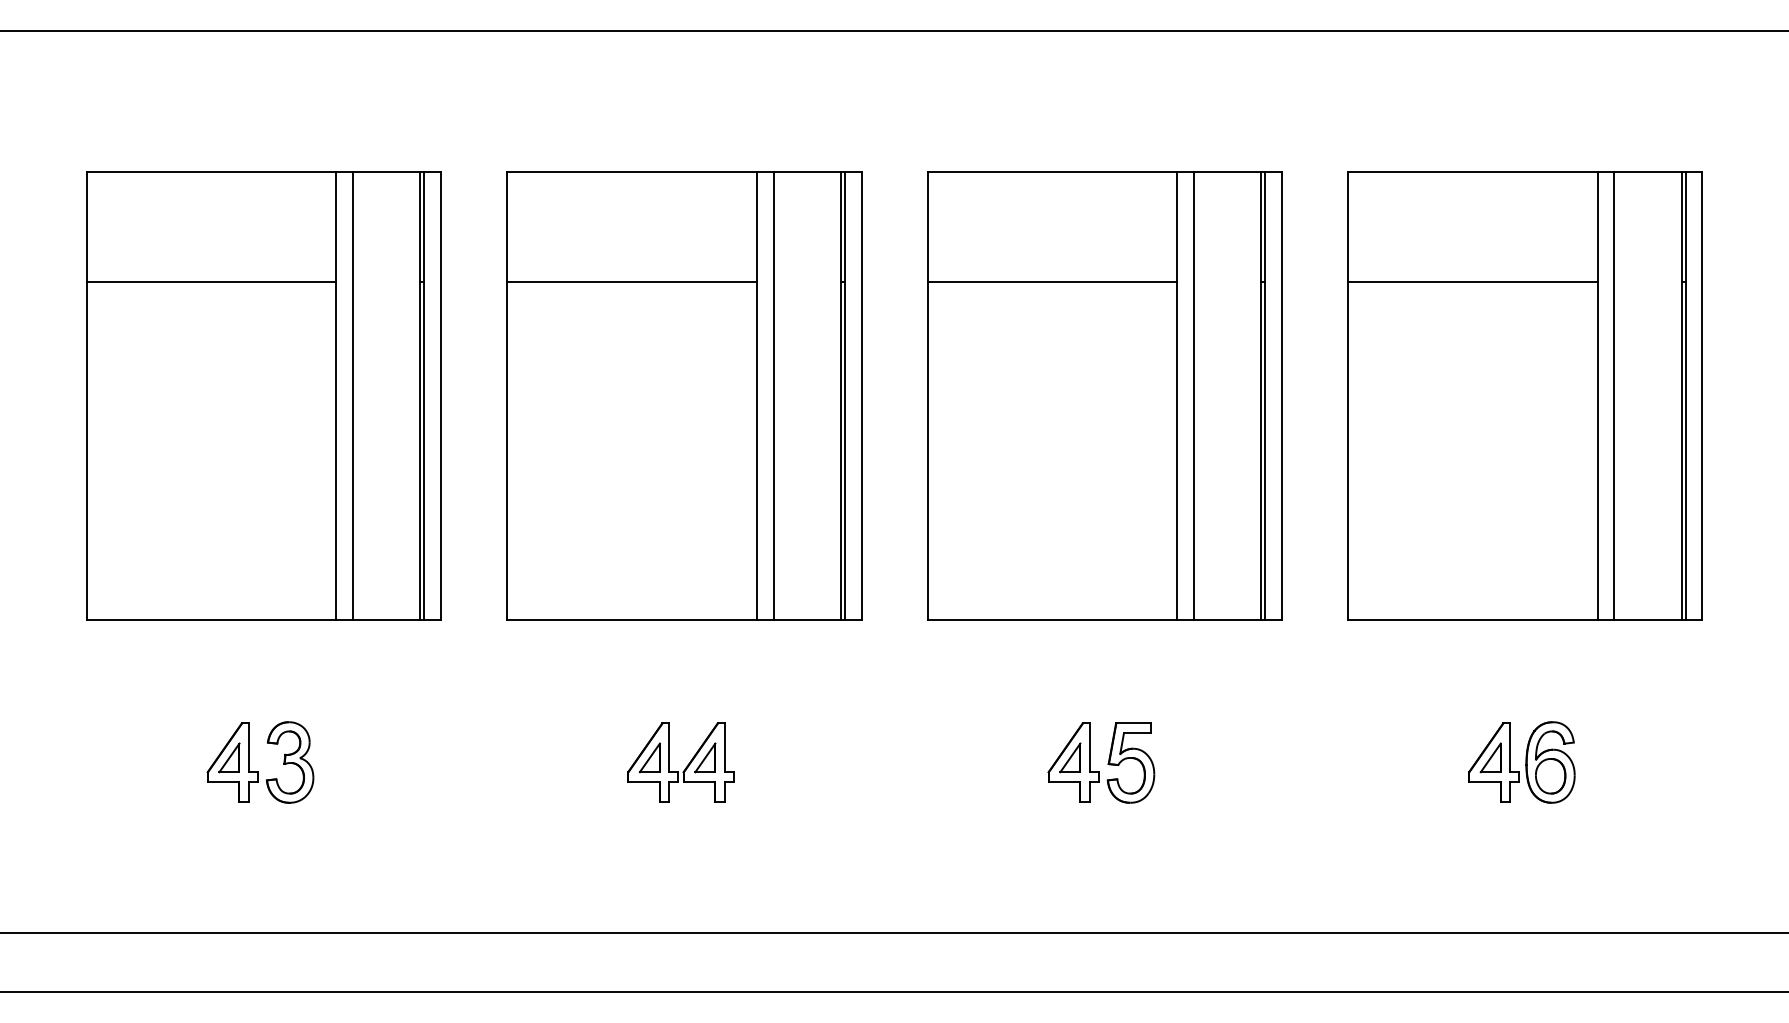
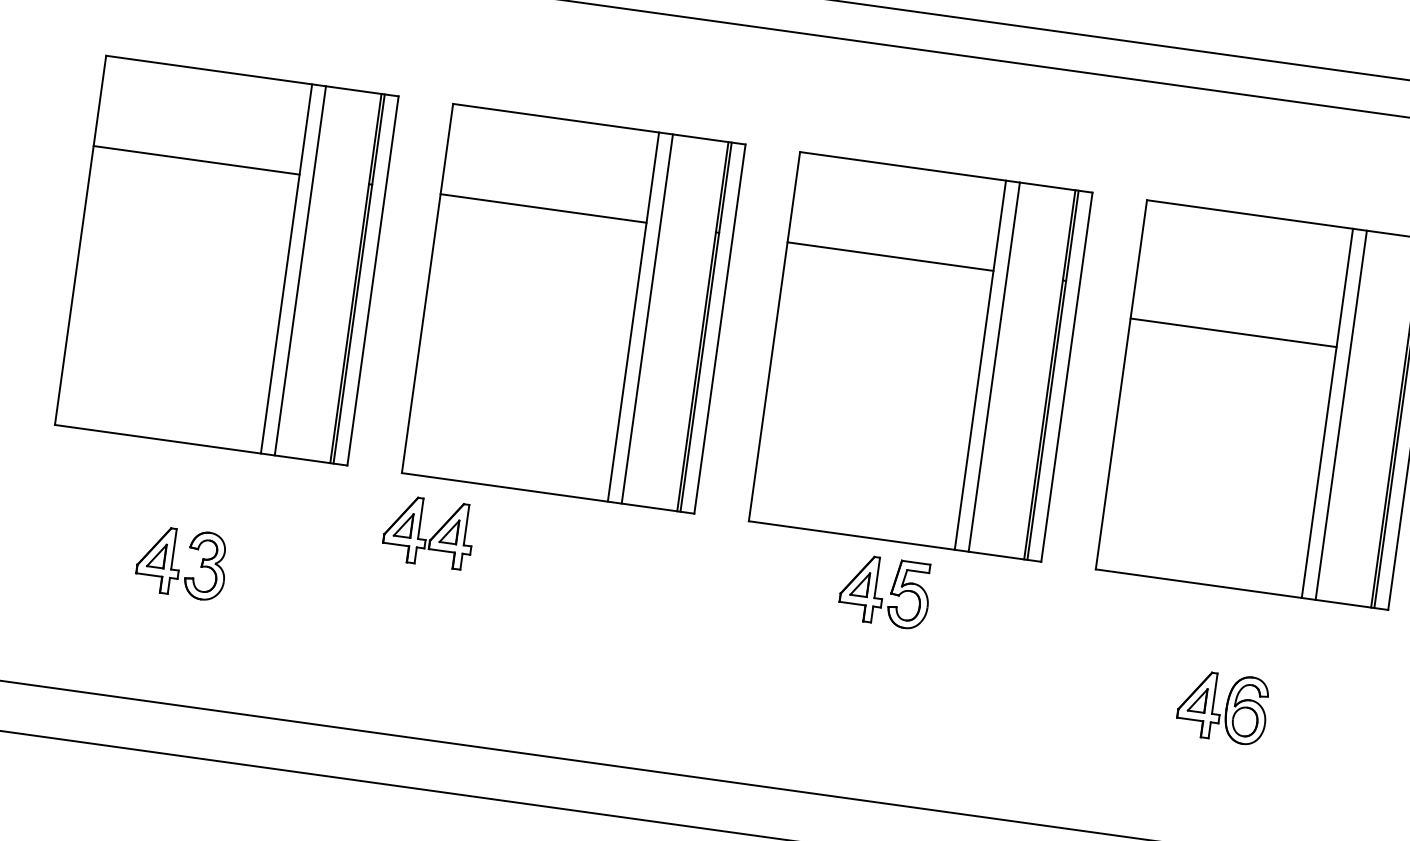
line: (1472, 281) -> (1233, 332), moved
part: (1107, 763) -> (890, 592), moved
part: (685, 767) -> (432, 536), moved

